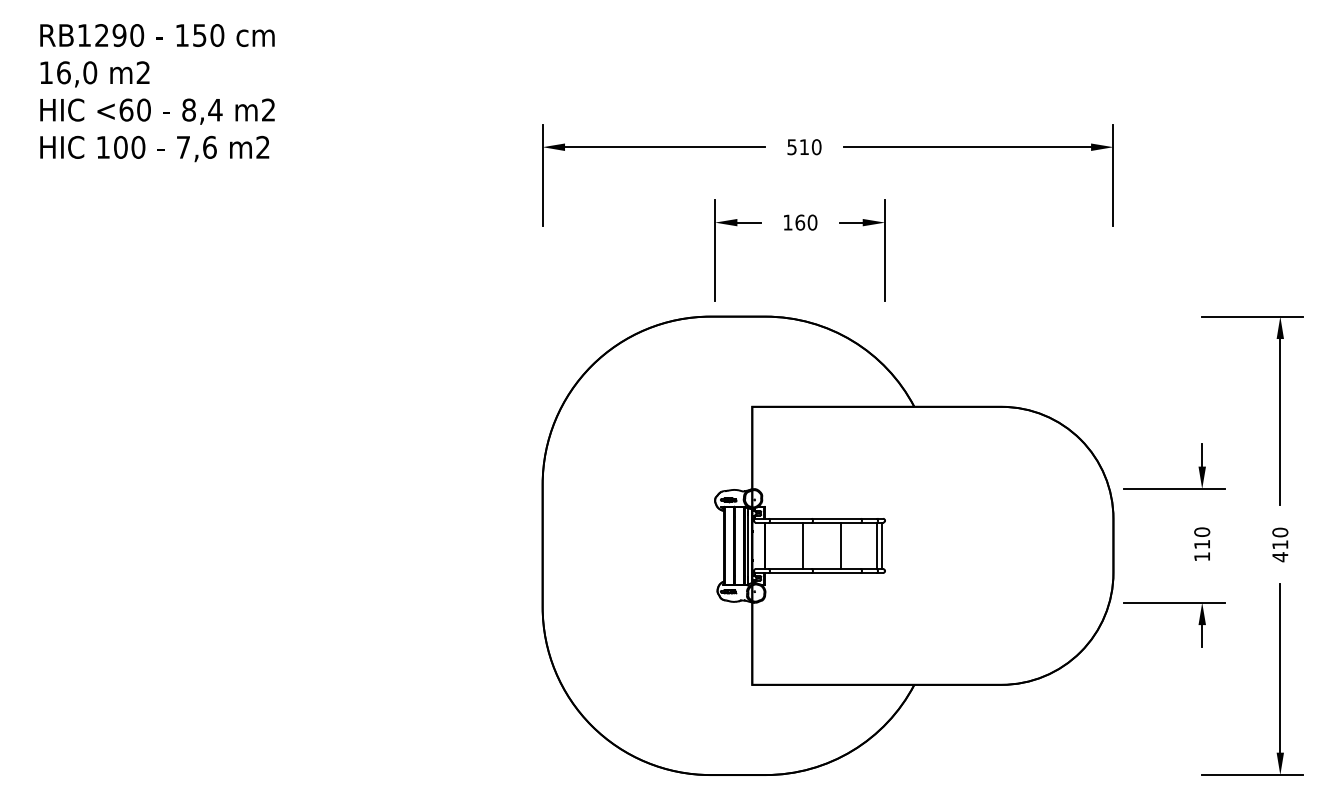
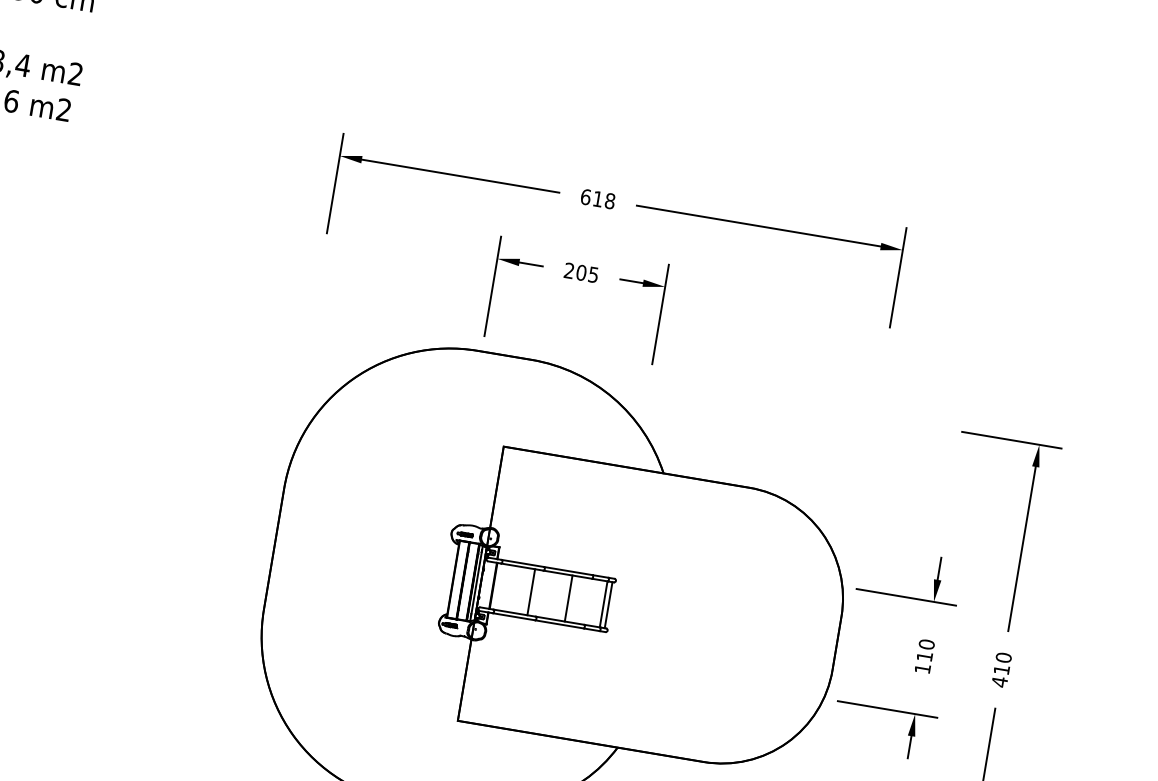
text: (804, 147) -> (598, 199), 510 -> 618
text: (800, 222) -> (581, 272), 160 -> 205

